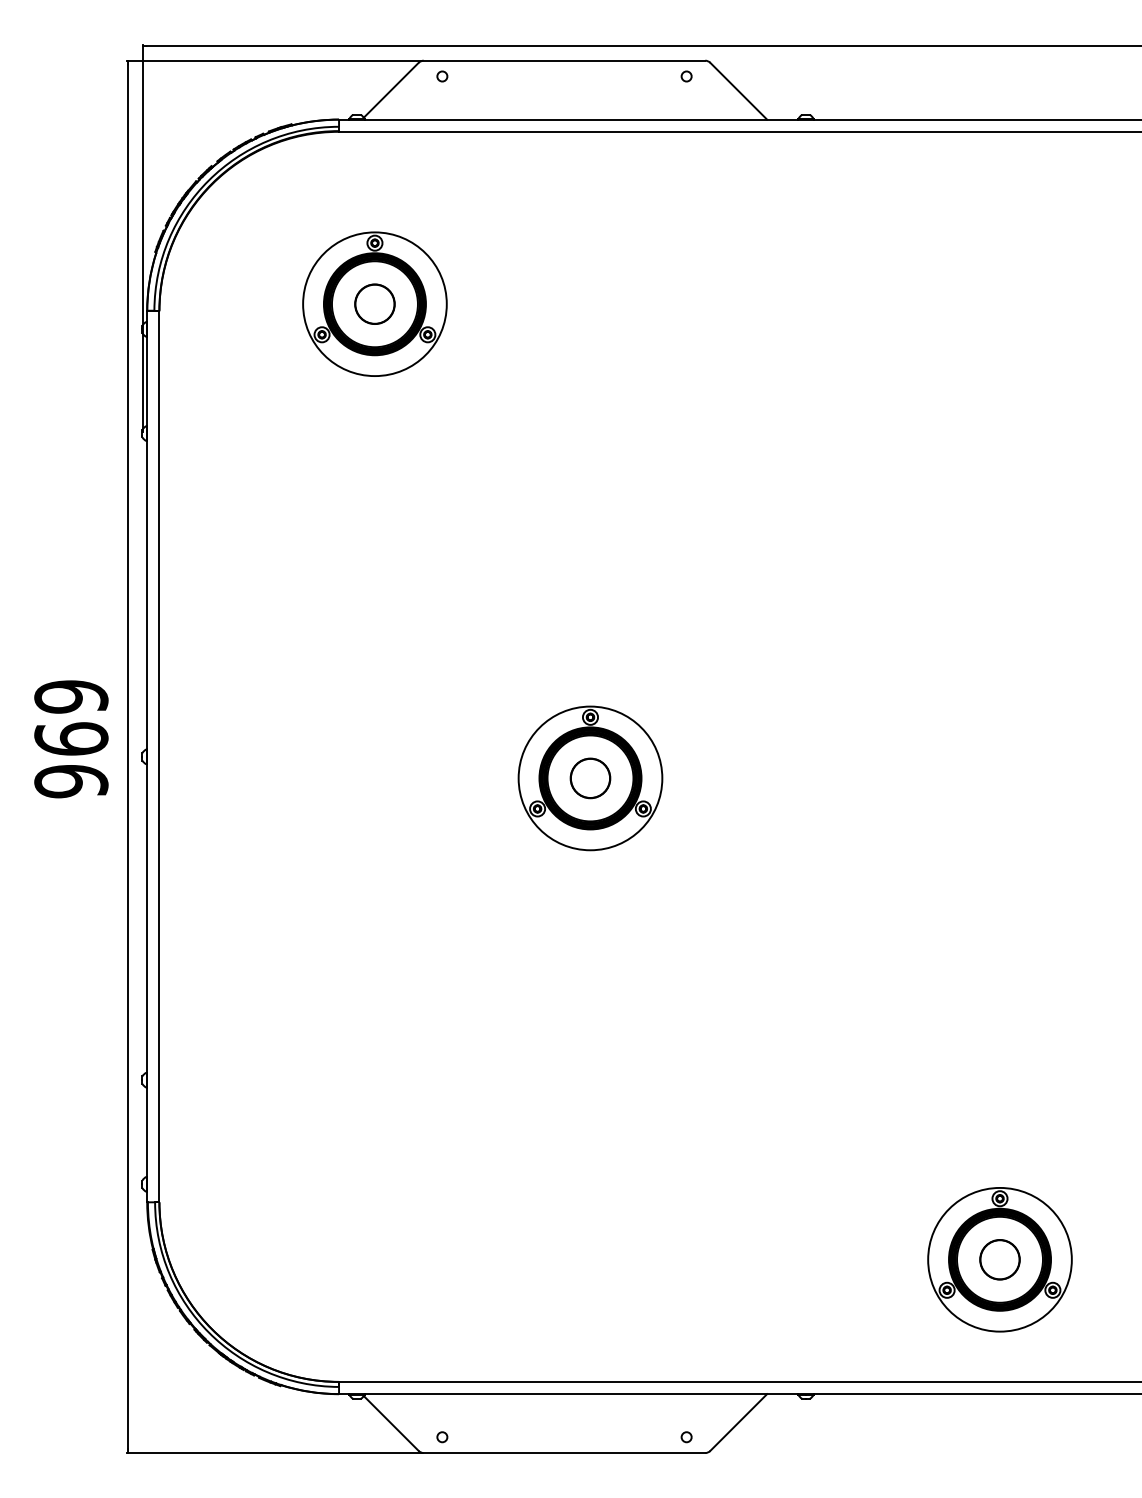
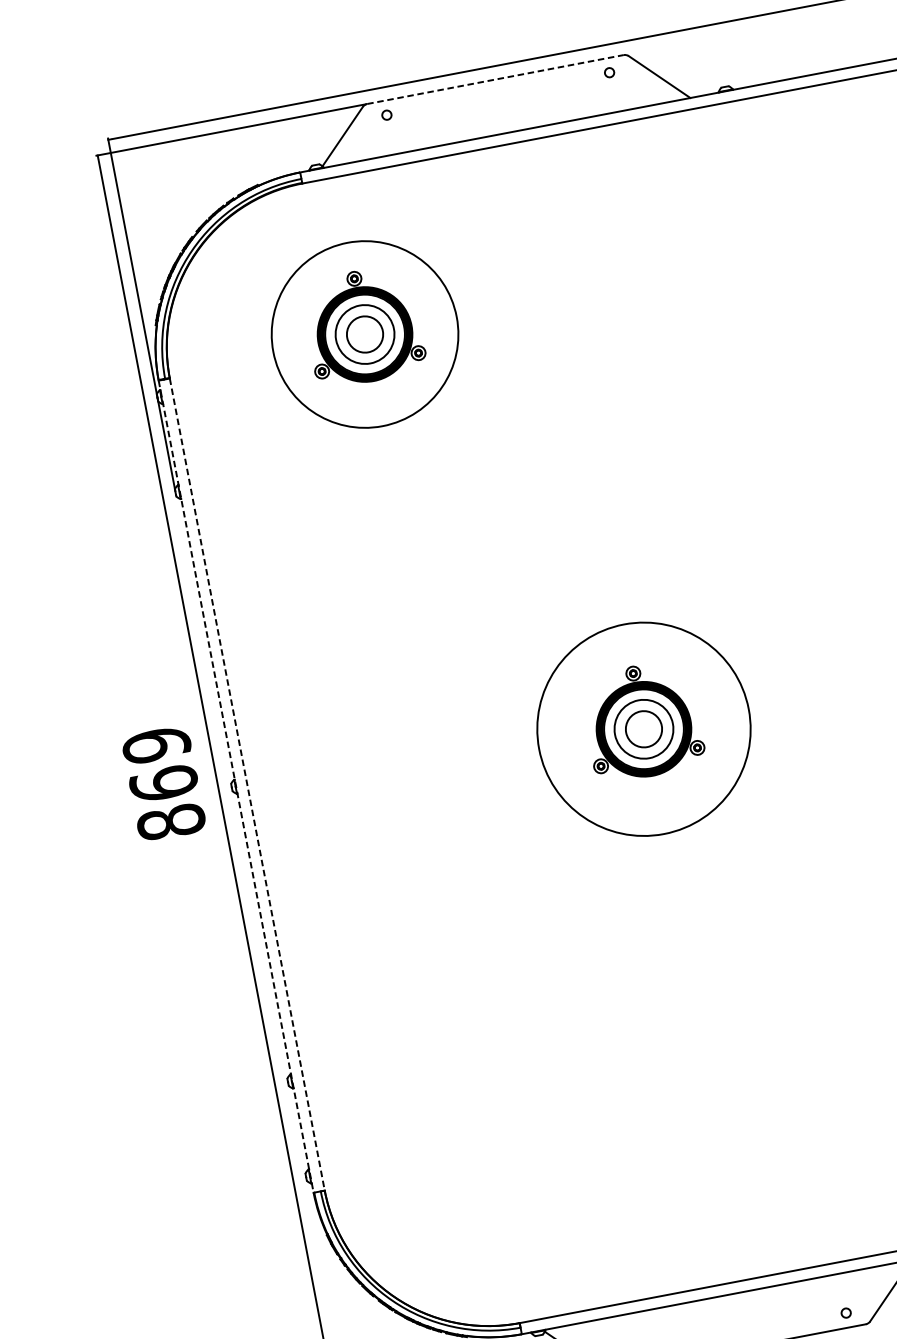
line: (564, 60) -> (495, 79), solid -> dashed
circle: (374, 304) -> (364, 334), size x1.4
circle: (374, 304) -> (364, 334), size x1.6
line: (147, 757) -> (236, 787), solid -> dashed
line: (159, 757) -> (247, 785), solid -> dashed
circle: (590, 778) -> (644, 729), size x1.6
circle: (590, 778) -> (644, 729), size x1.6
text: (71, 781) -> (171, 822), 969 -> 869

